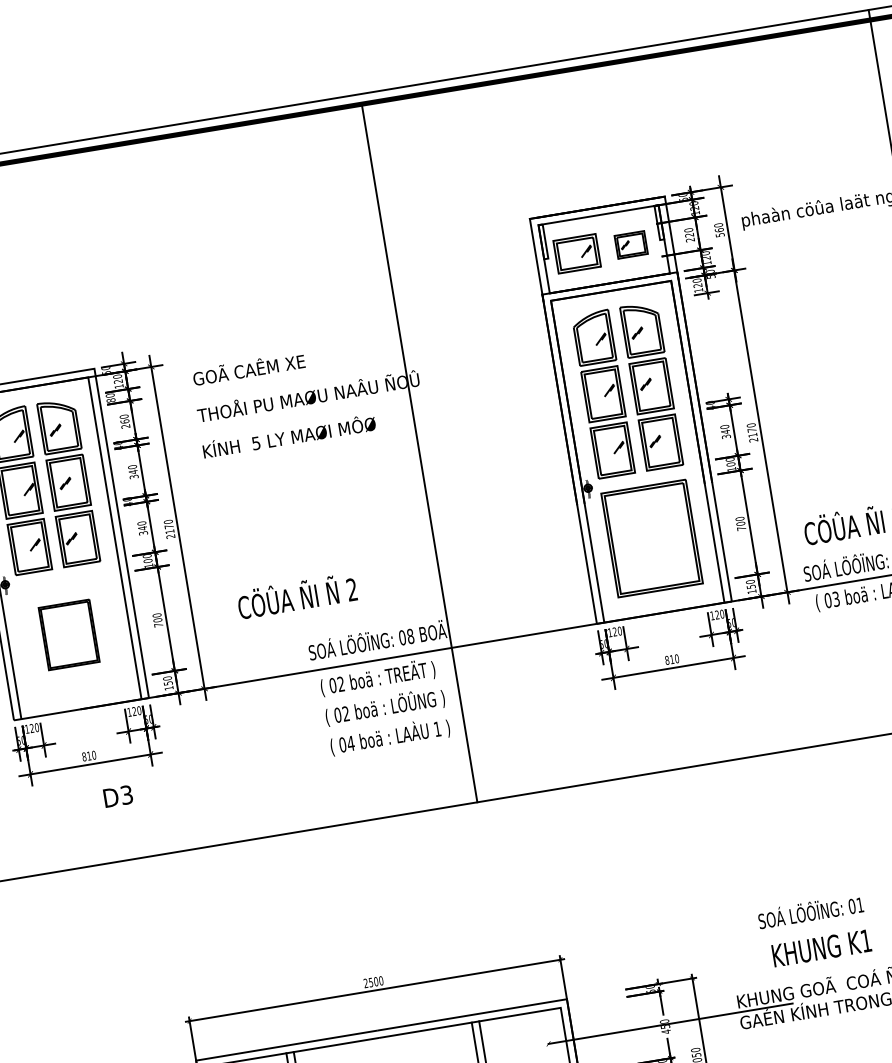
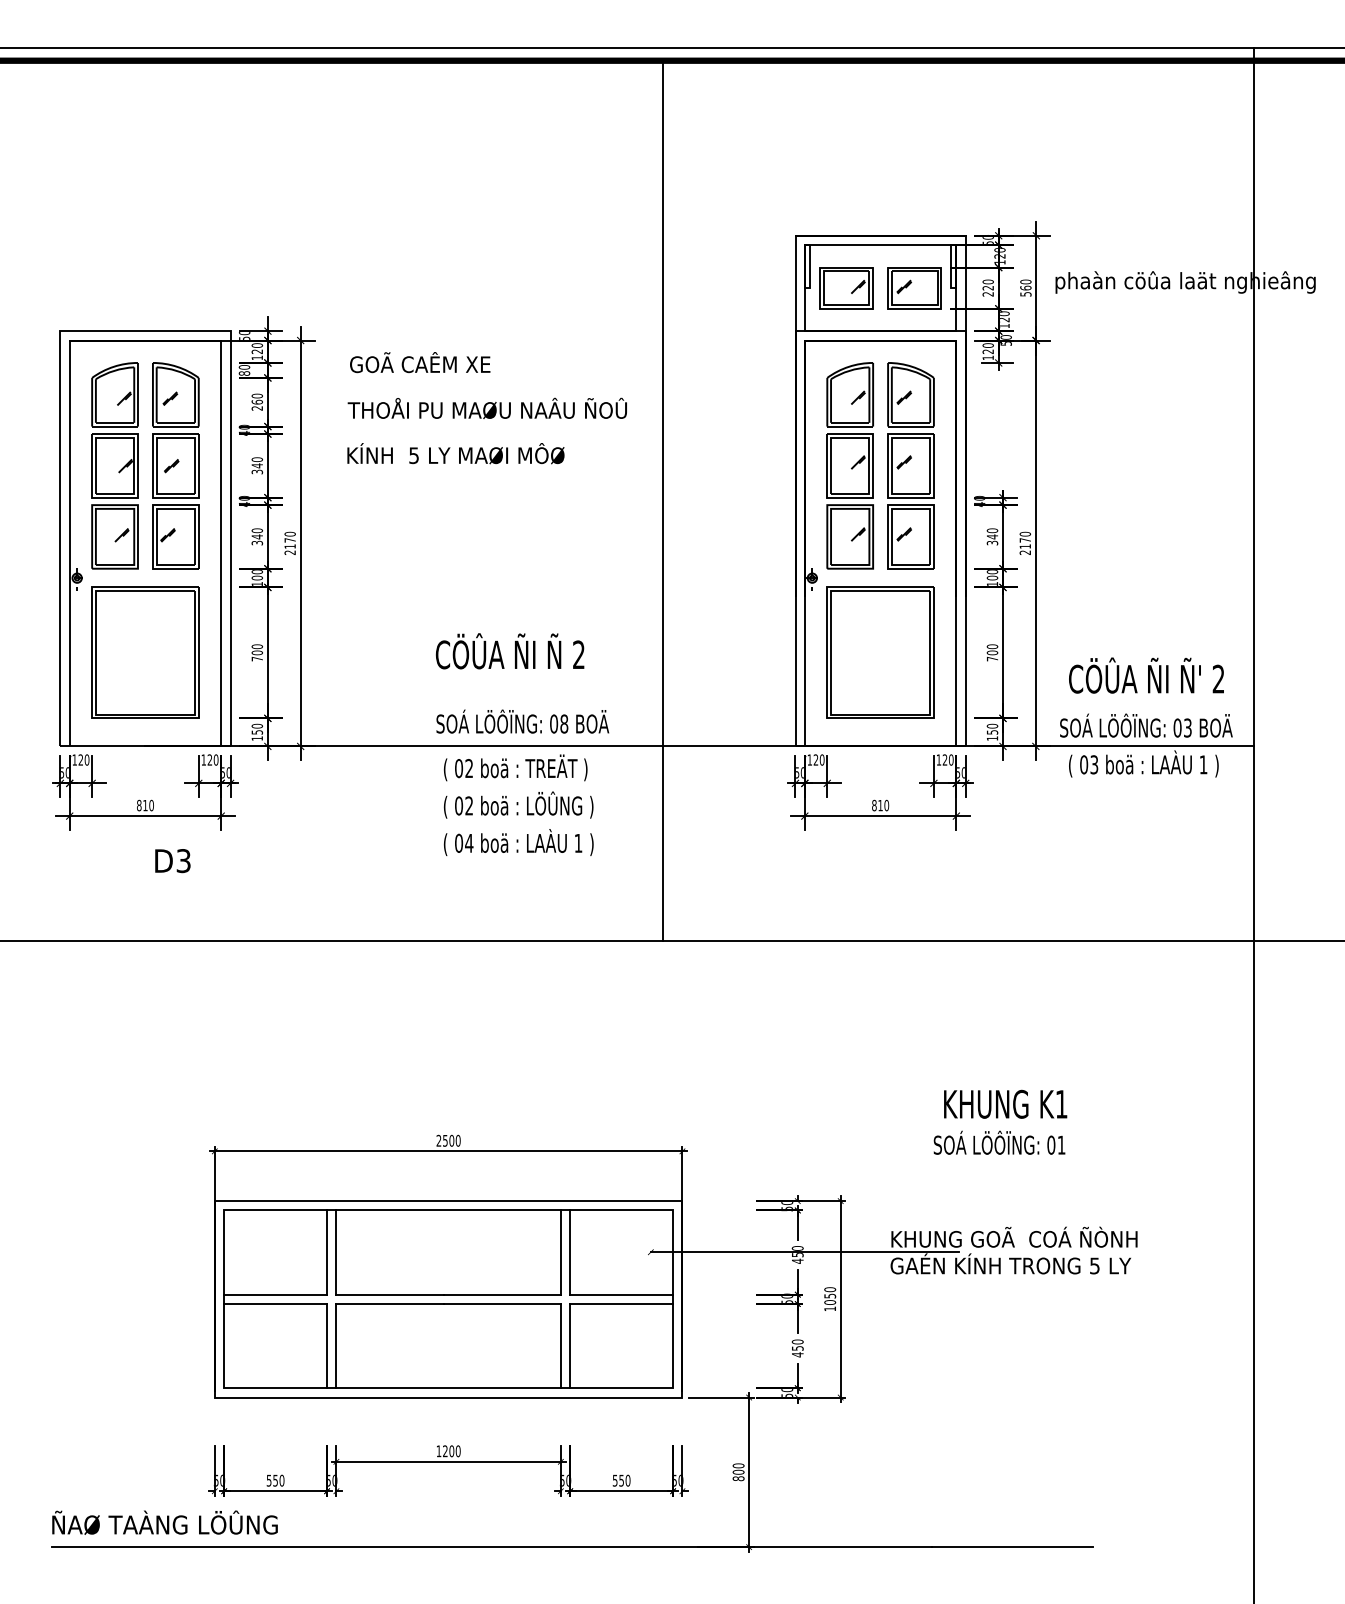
part: (631, 245) -> (914, 288), size x1.43
line: (419, 452) -> (662, 500), moved
text: (297, 596) -> (510, 651), moved
part: (69, 634) -> (145, 652), size x1.67
text: (821, 947) -> (1005, 1103), moved

